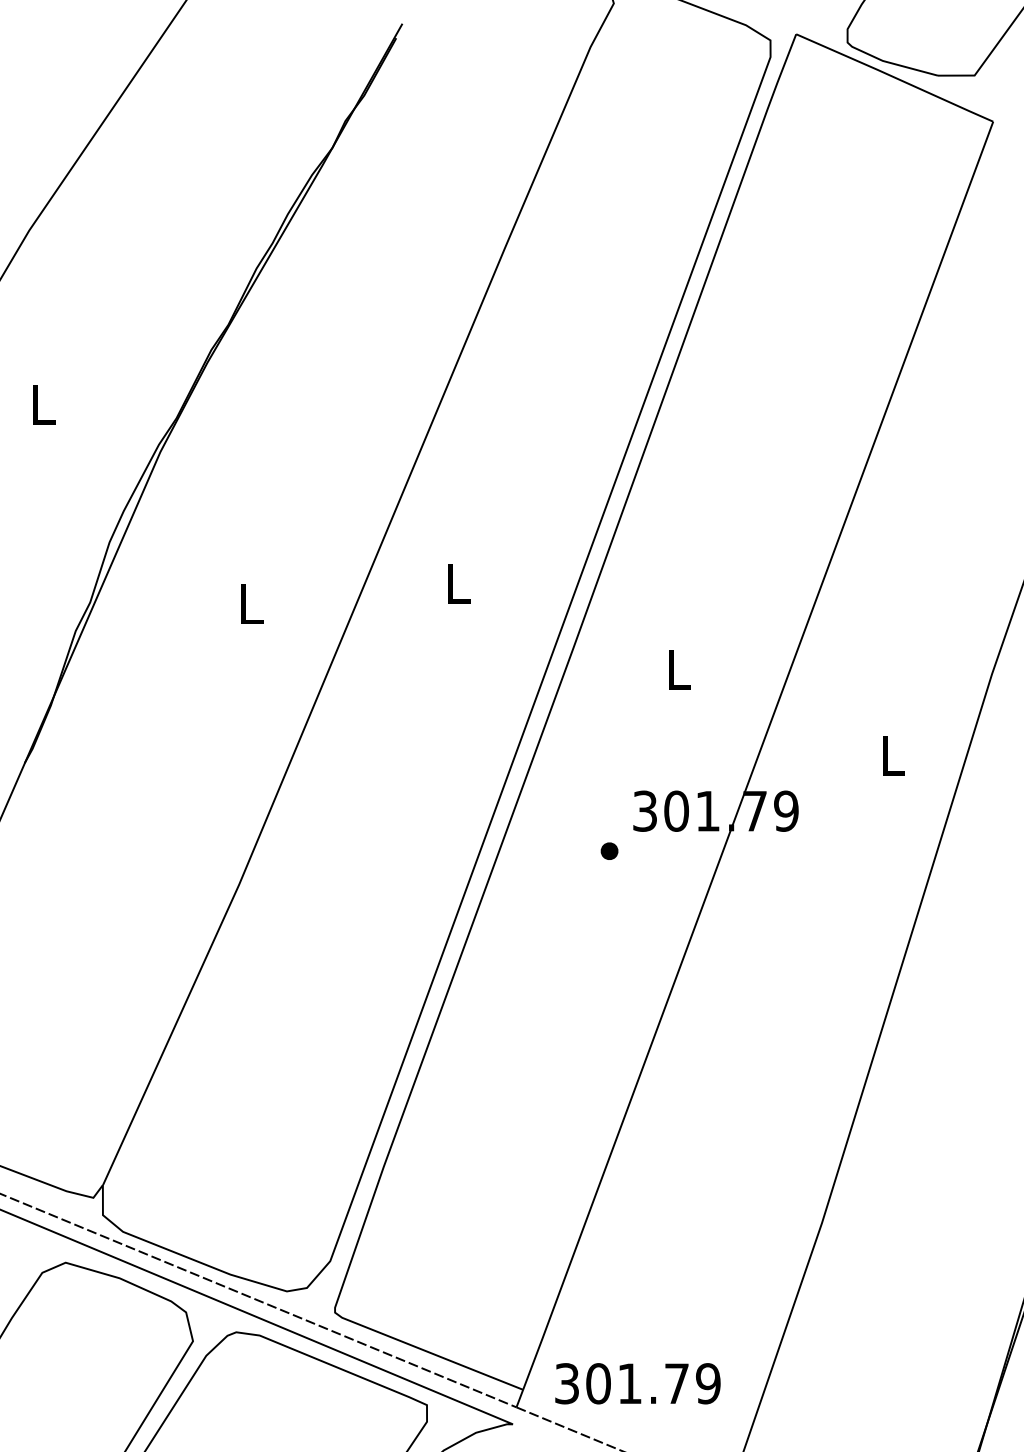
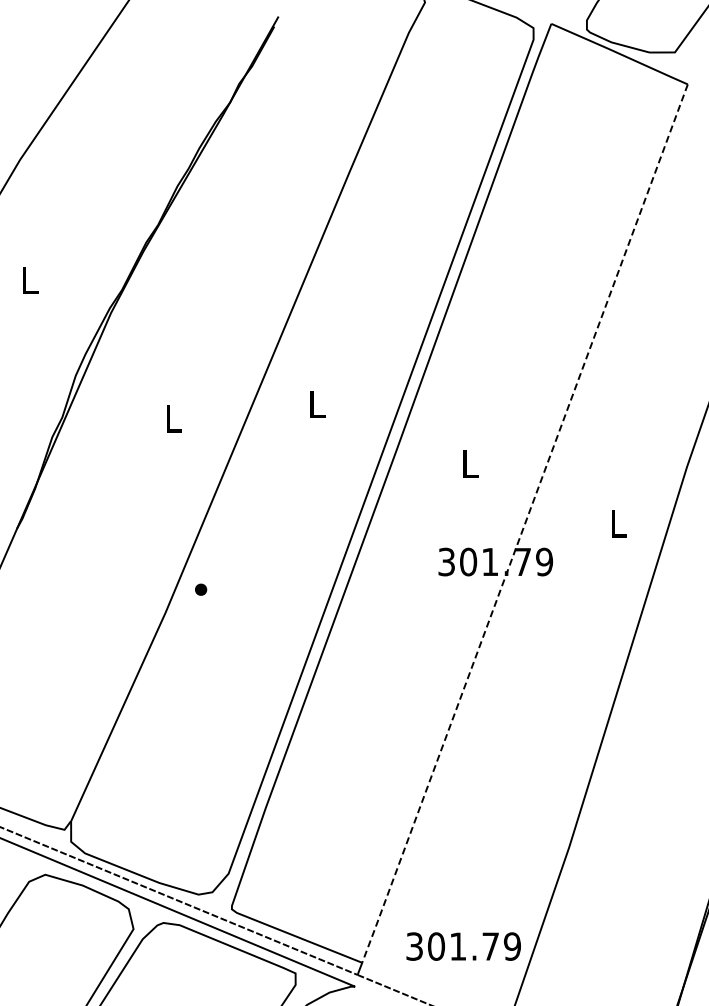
line: (757, 757) -> (524, 524), solid -> dashed
part: (610, 850) -> (201, 589), moved
text: (637, 1383) -> (463, 946), moved

